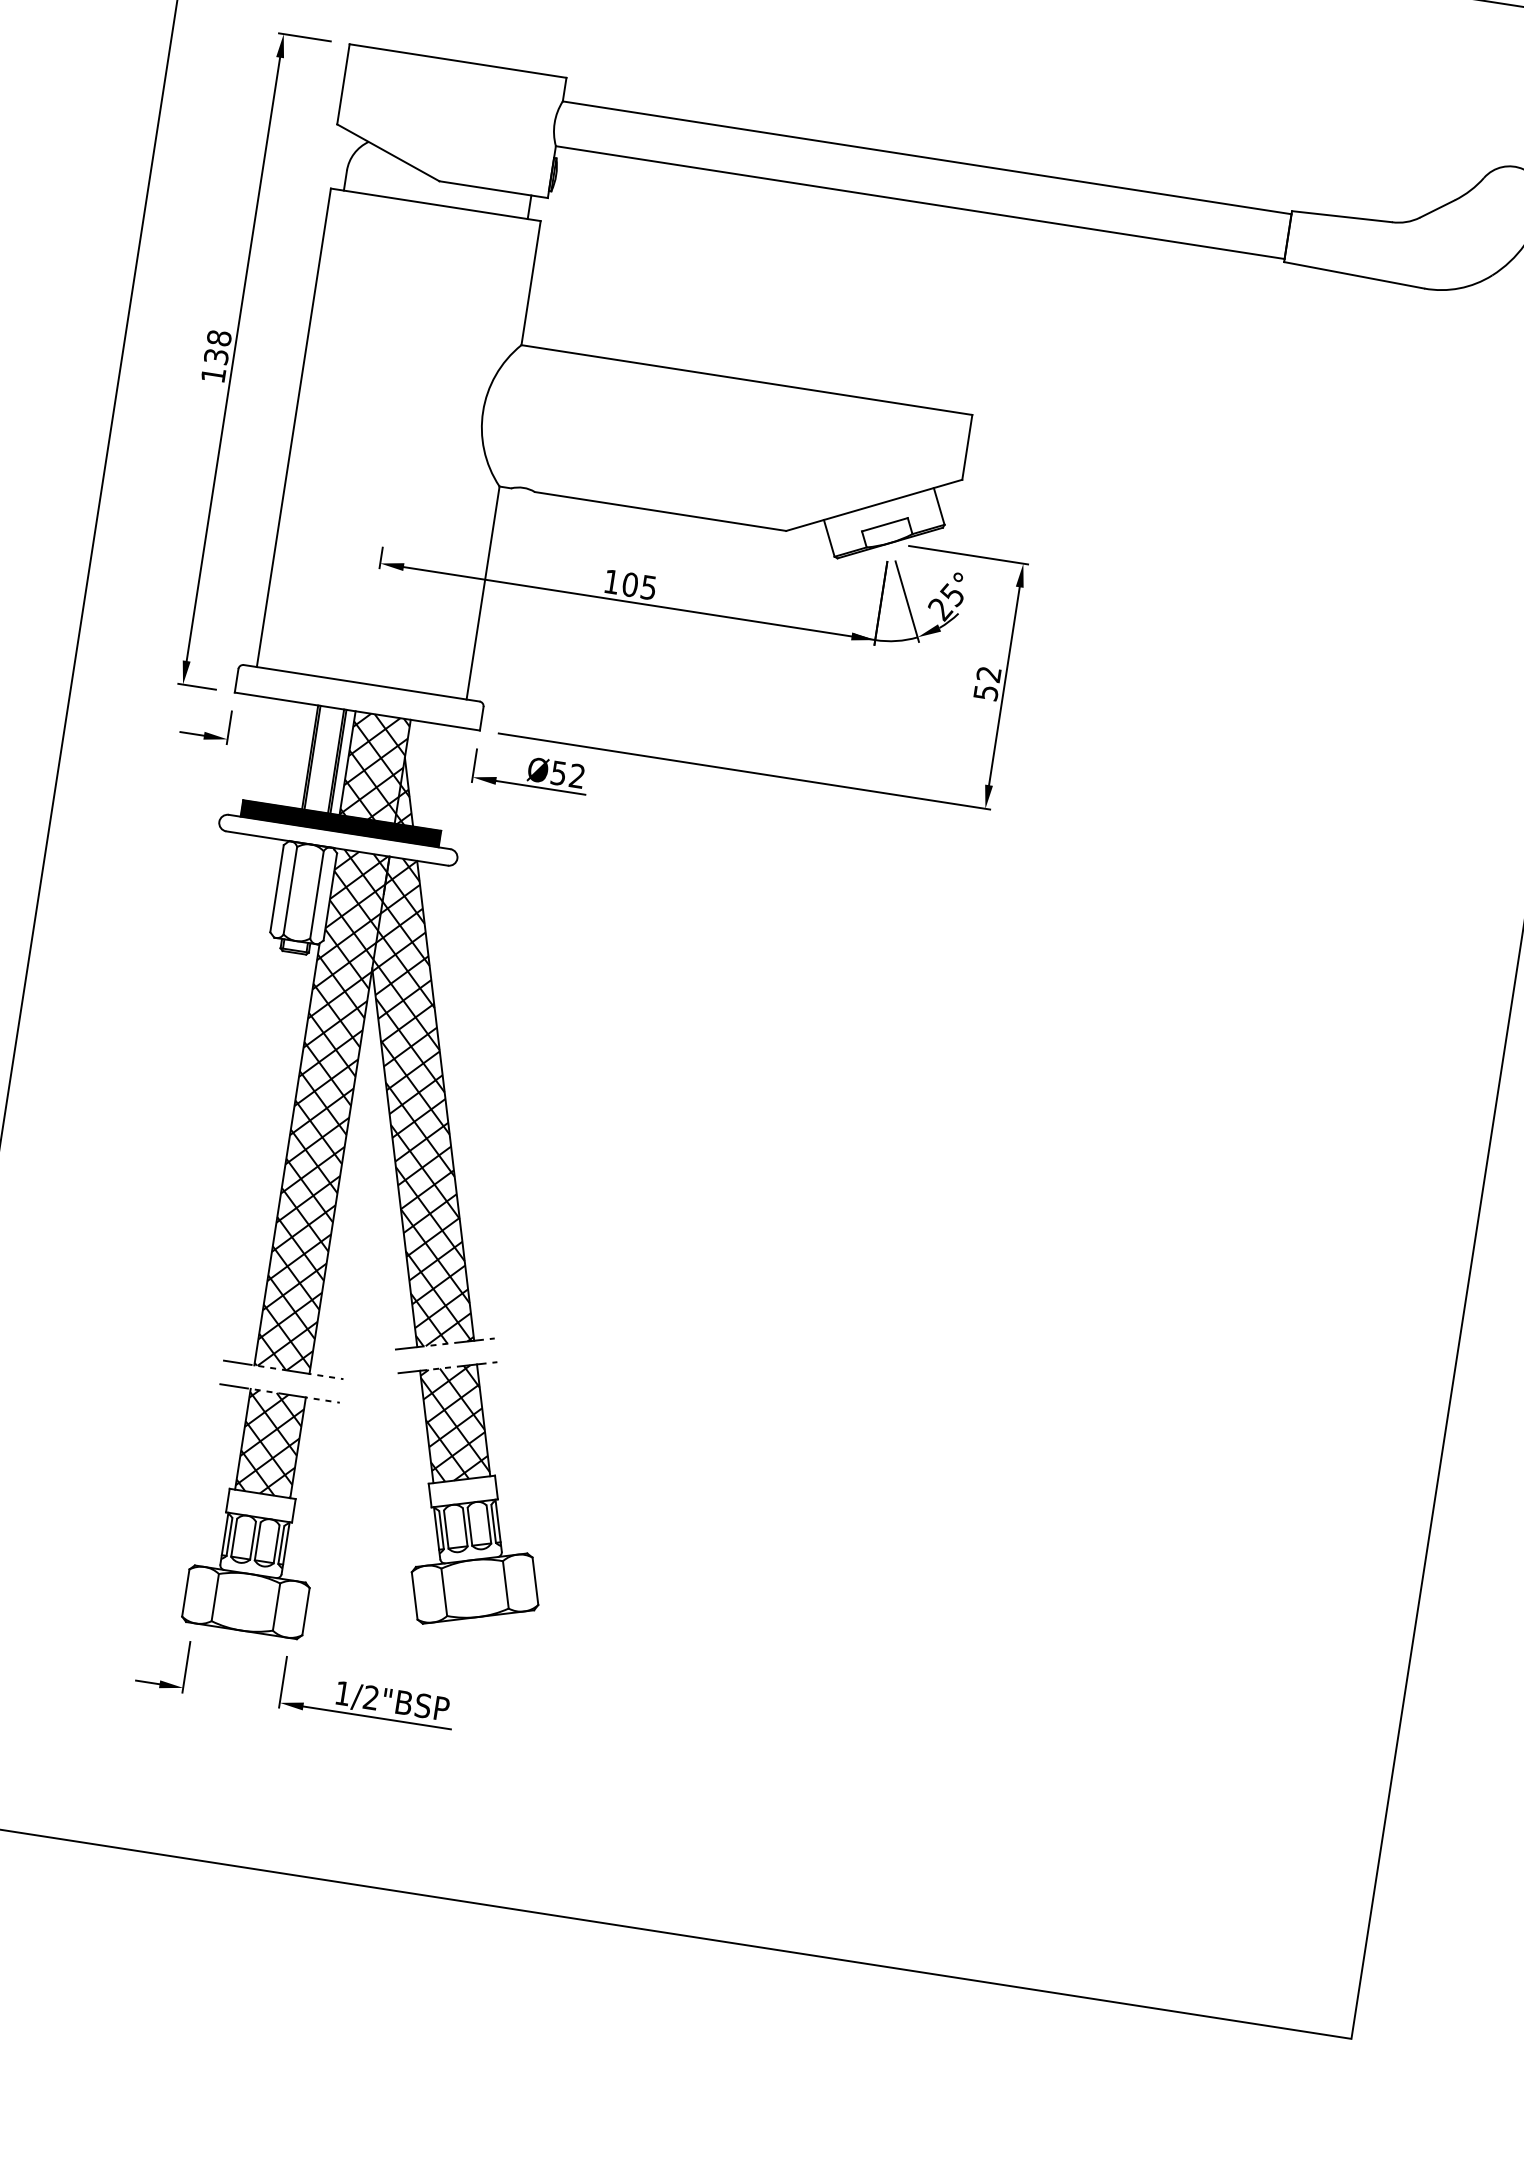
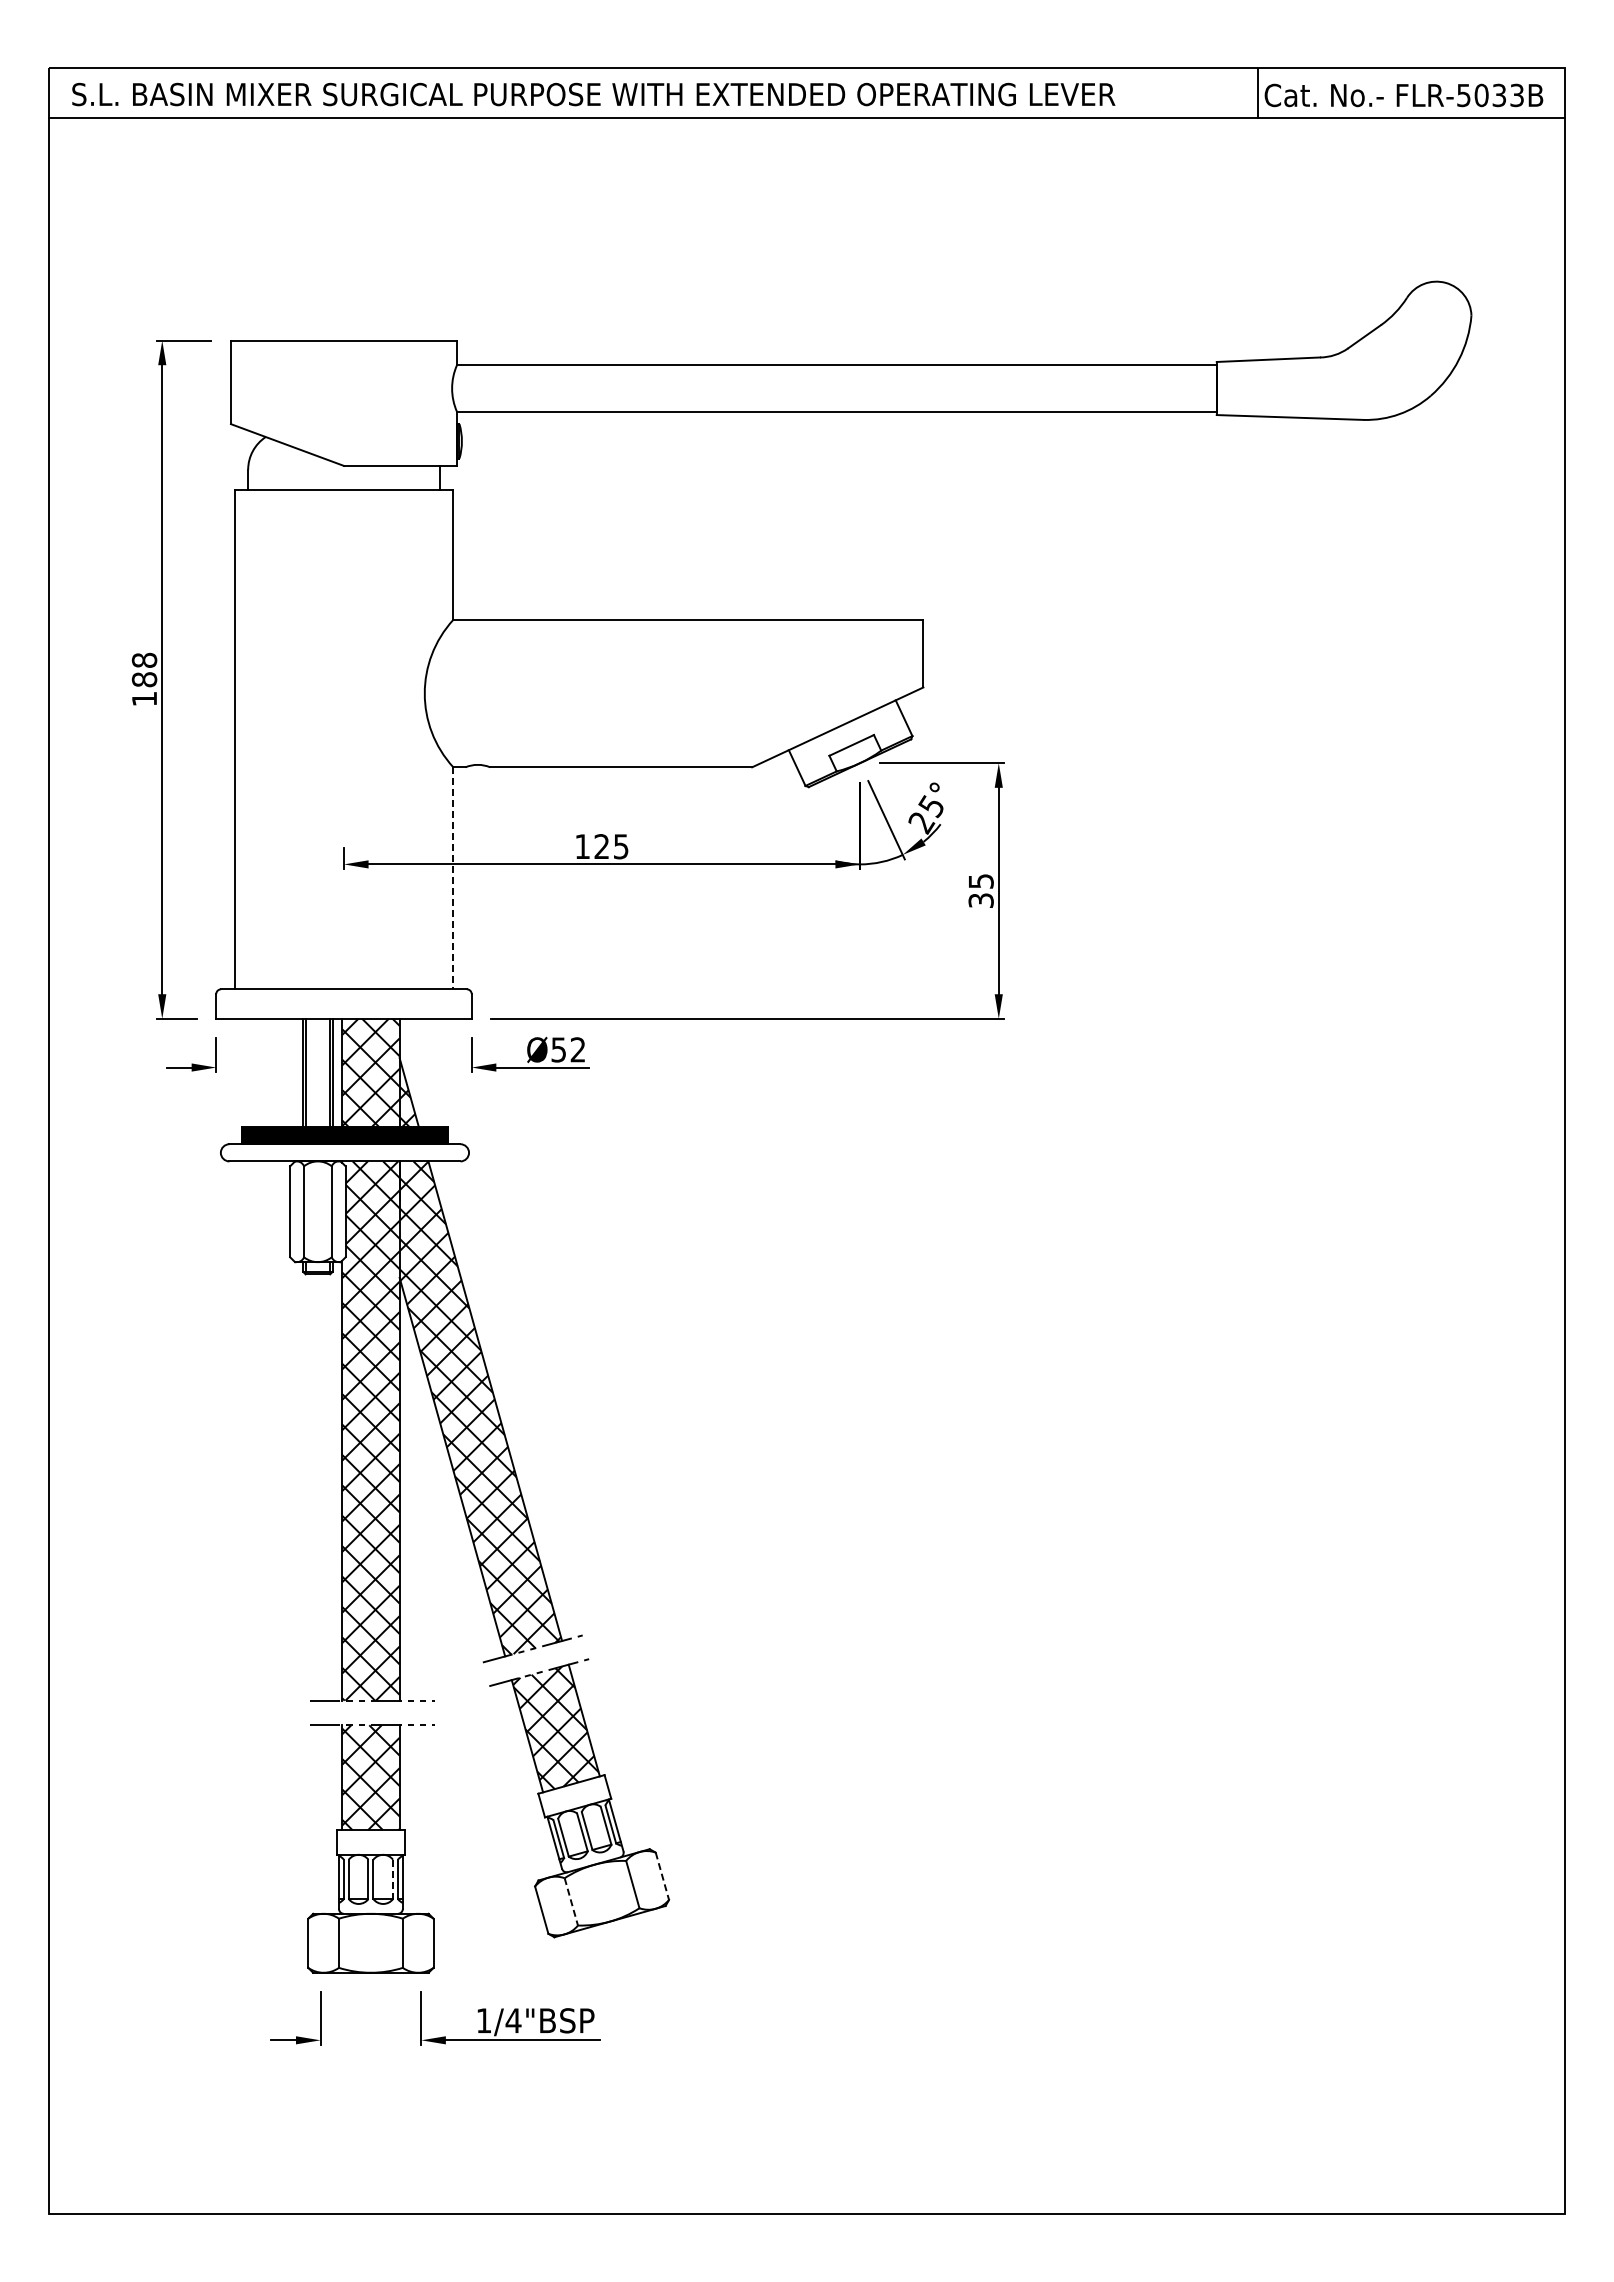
text: (216, 356) -> (144, 679), 138 -> 188
text: (629, 584) -> (601, 846), 105 -> 125
line: (483, 593) -> (453, 878), solid -> dashed
text: (986, 683) -> (980, 890), 52 -> 35
line: (277, 1544) -> (393, 1879), solid -> dashed
line: (535, 1581) -> (662, 1876), solid -> dashed
line: (444, 1592) -> (571, 1901), solid -> dashed
text: (371, 1697) -> (513, 2020), 1/2"BSP -> 1/4"BSP

